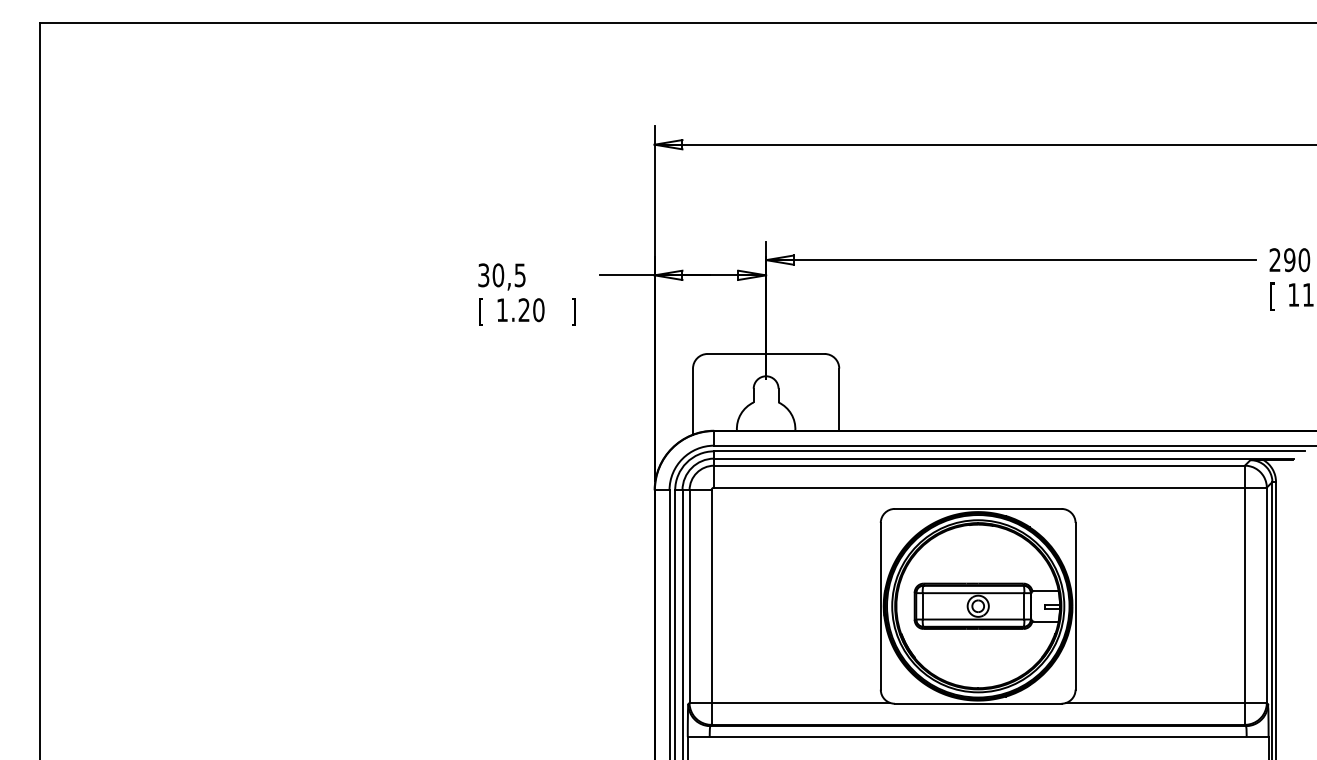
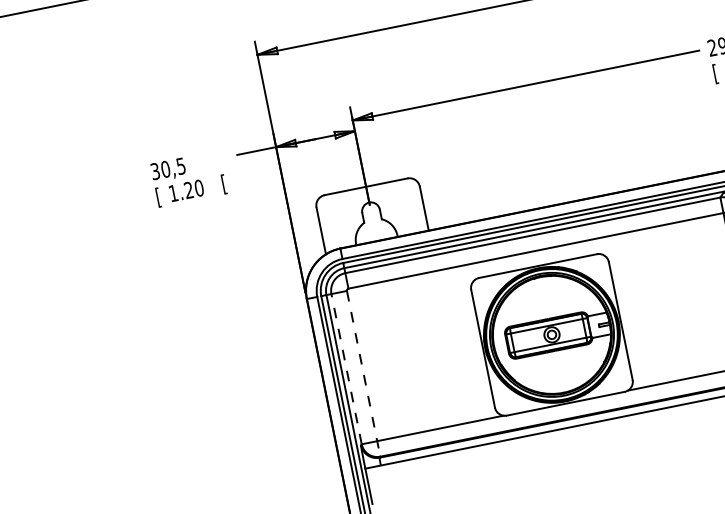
text: (573, 311) -> (223, 184), ] -> [
line: (689, 596) -> (346, 369), solid -> dashed
line: (711, 608) -> (363, 374), solid -> dashed

